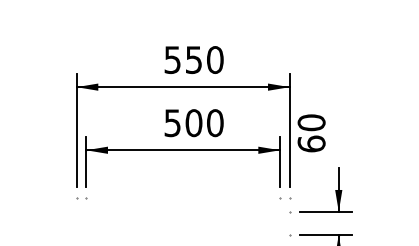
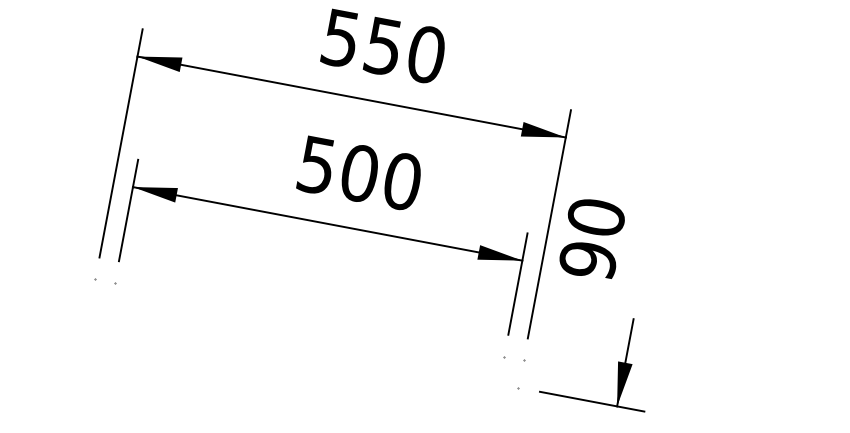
text: (311, 143) -> (588, 258), 60 -> 90

